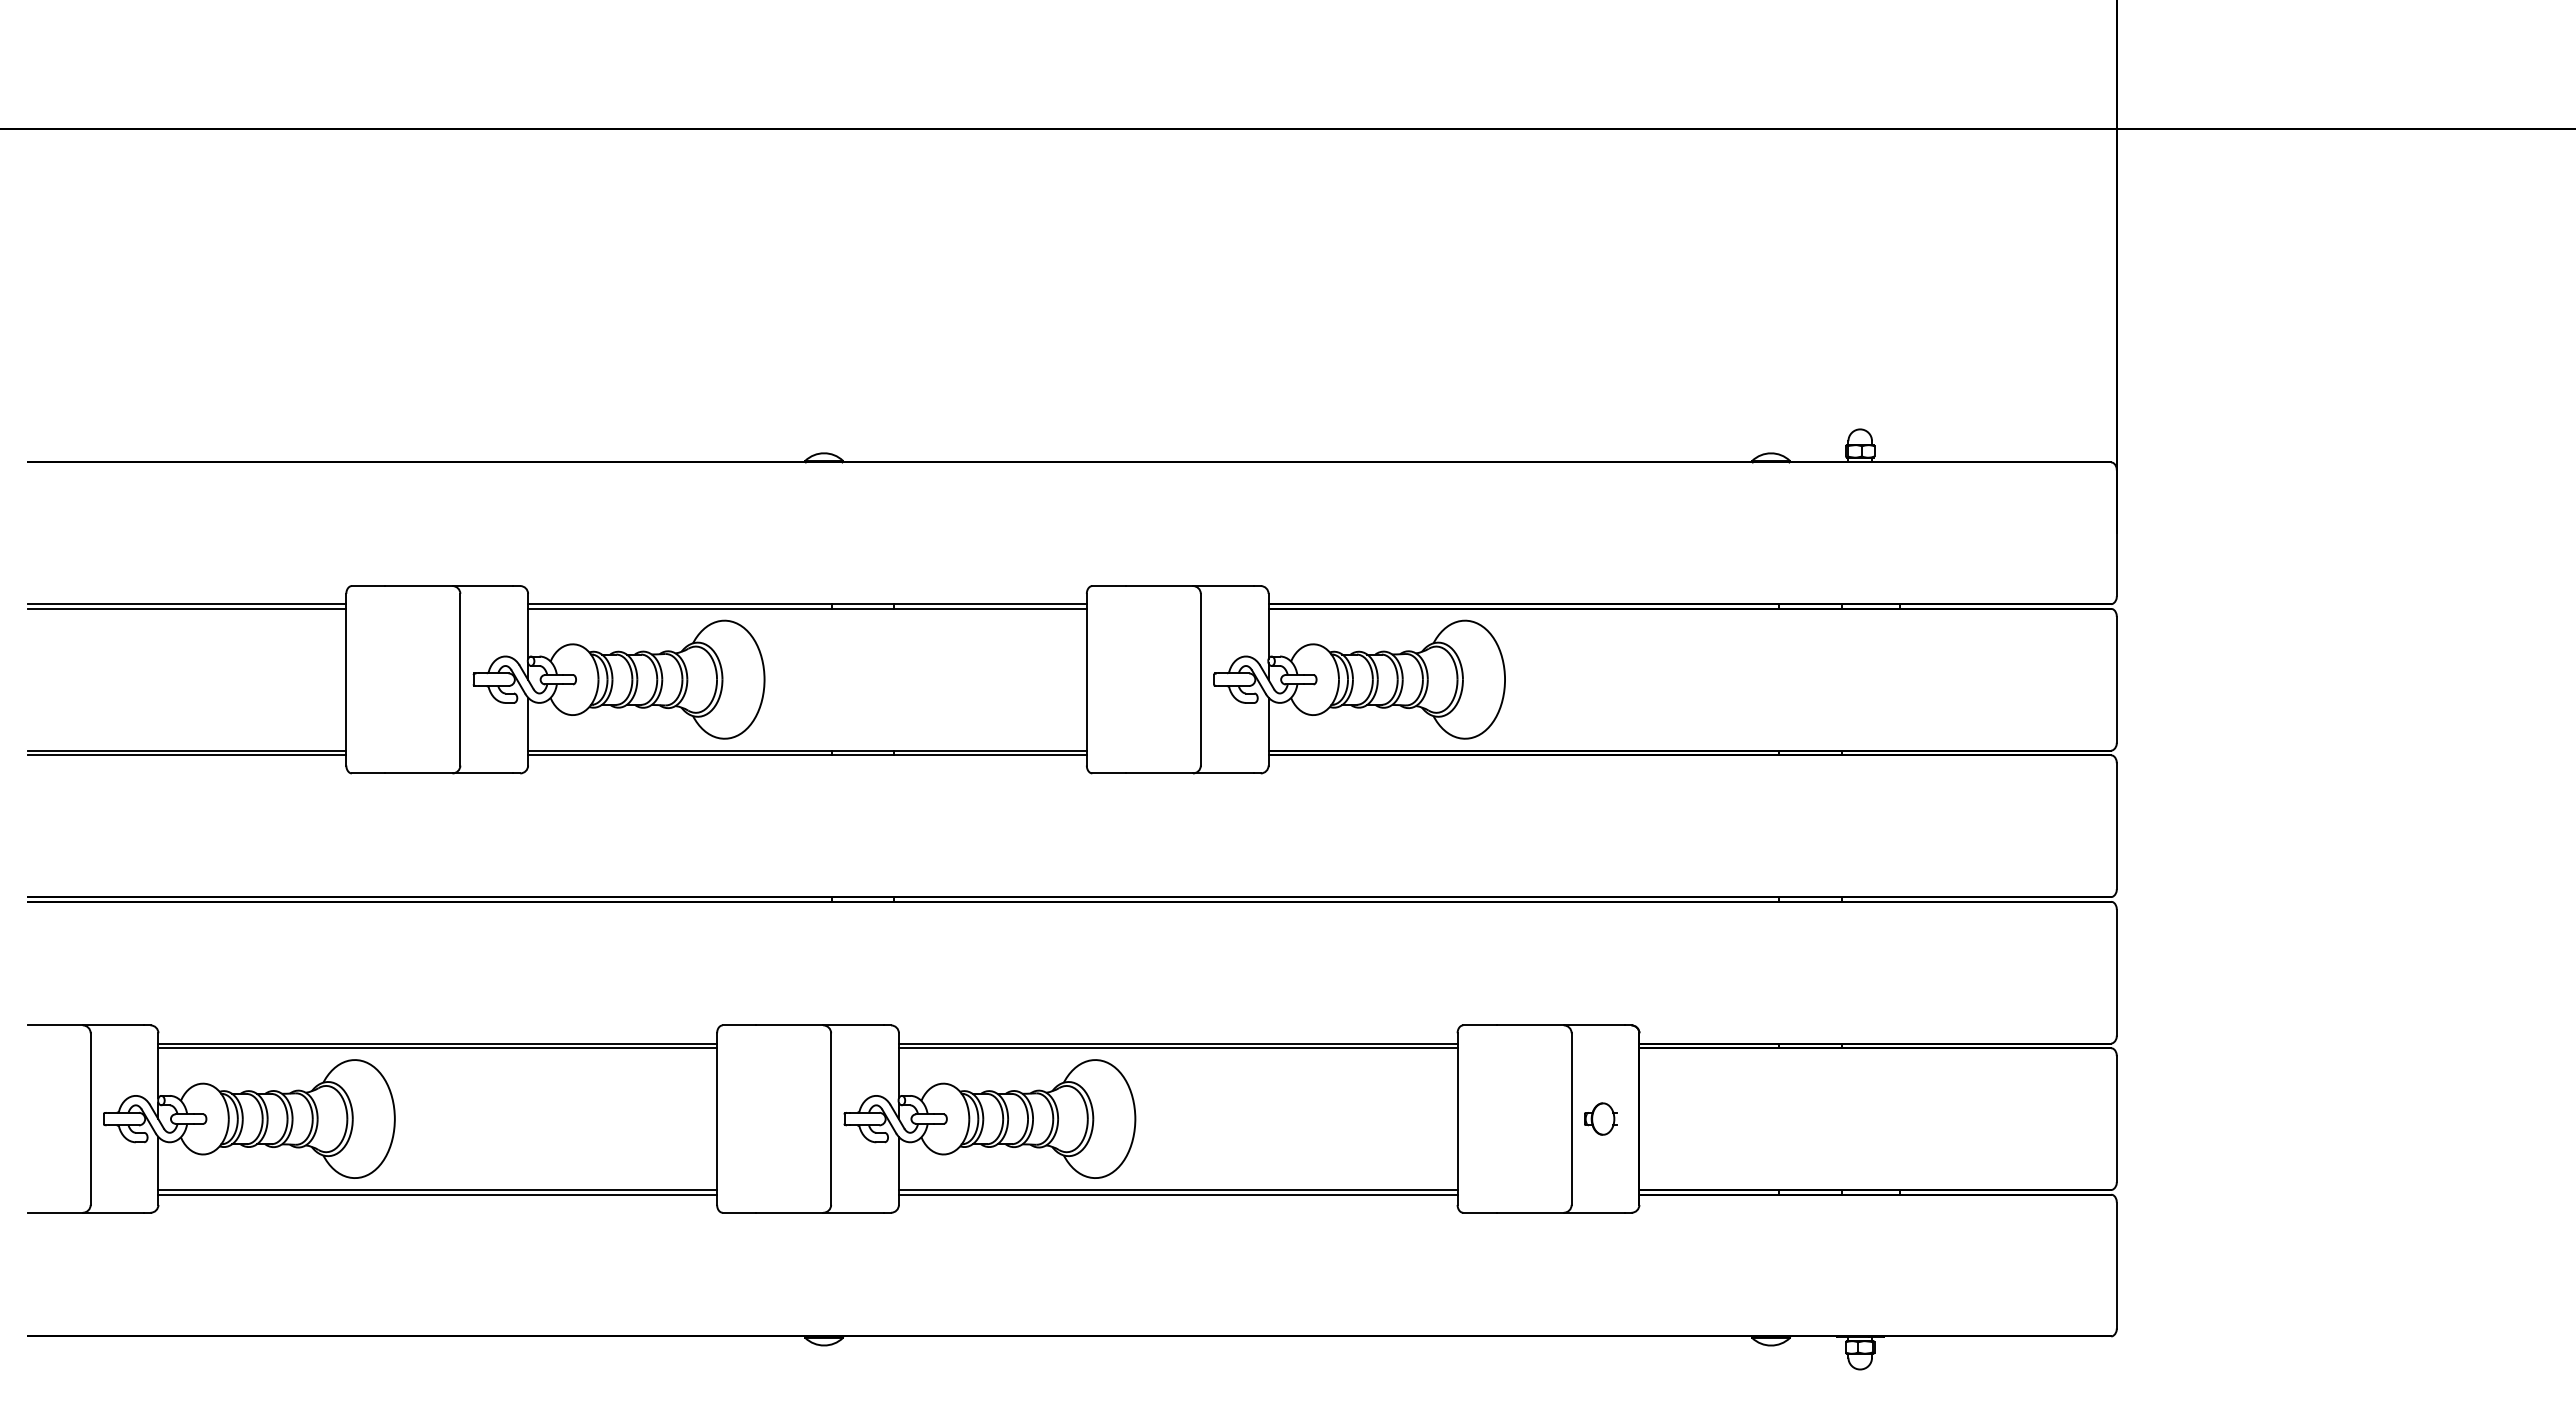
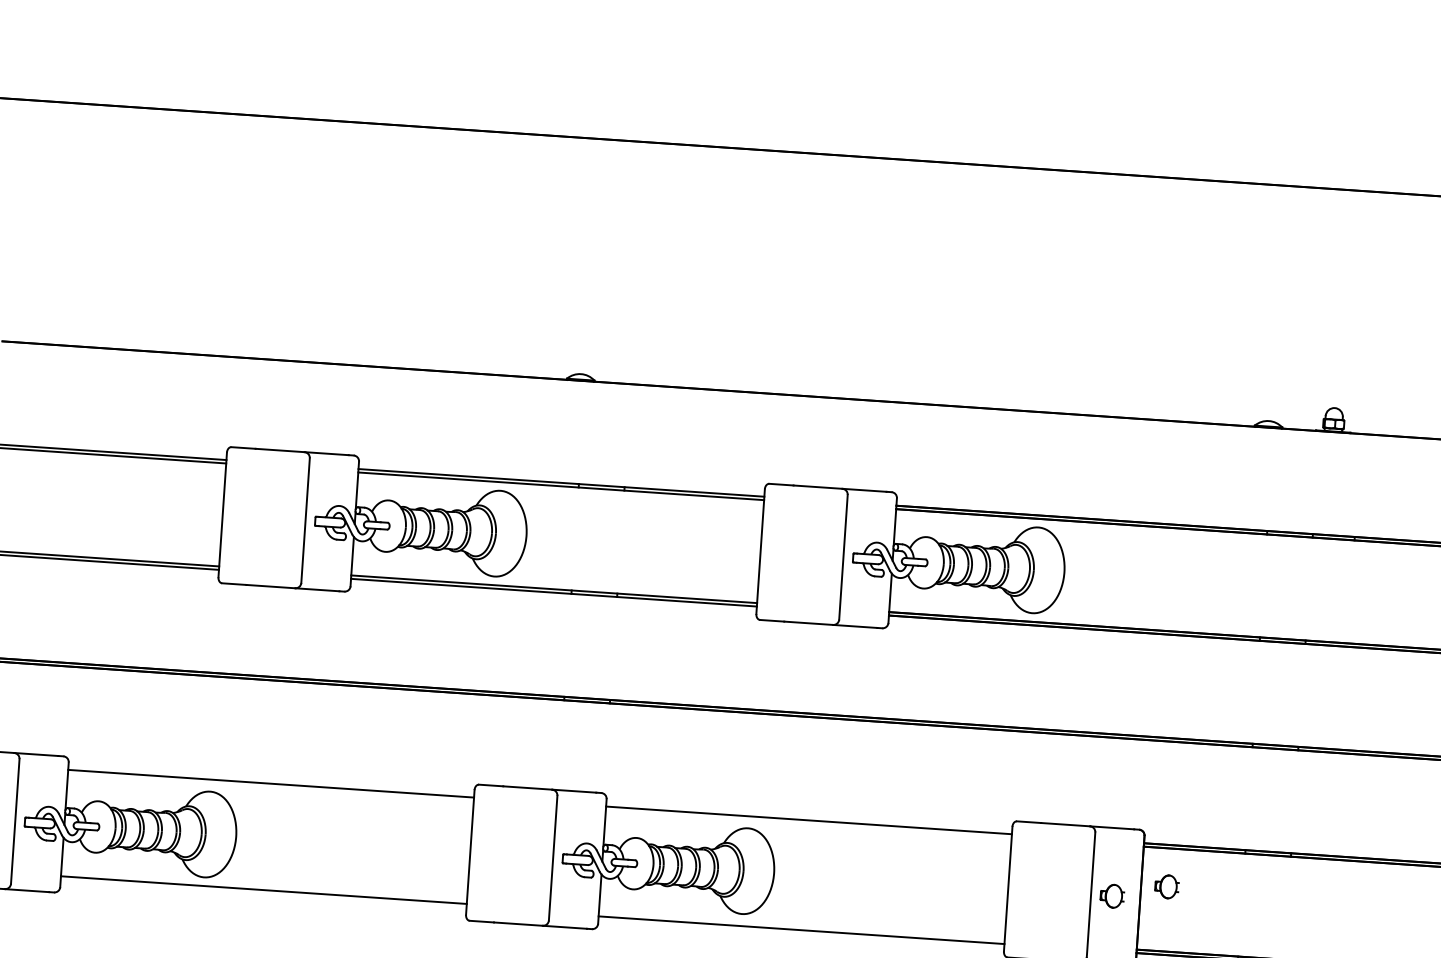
line: (437, 1048) -> (270, 787), removed
line: (1177, 1048) -> (808, 823), removed
part: (1674, 1100) -> (1166, 886), added
line: (1177, 1189) -> (801, 926), removed
line: (437, 1194) -> (263, 893), removed

